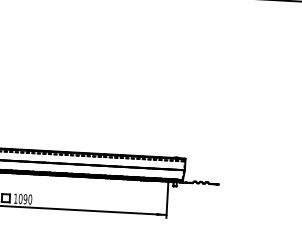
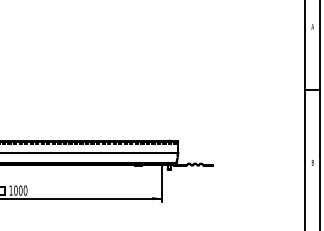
text: (25, 199) -> (20, 190), 1090 -> 1000

